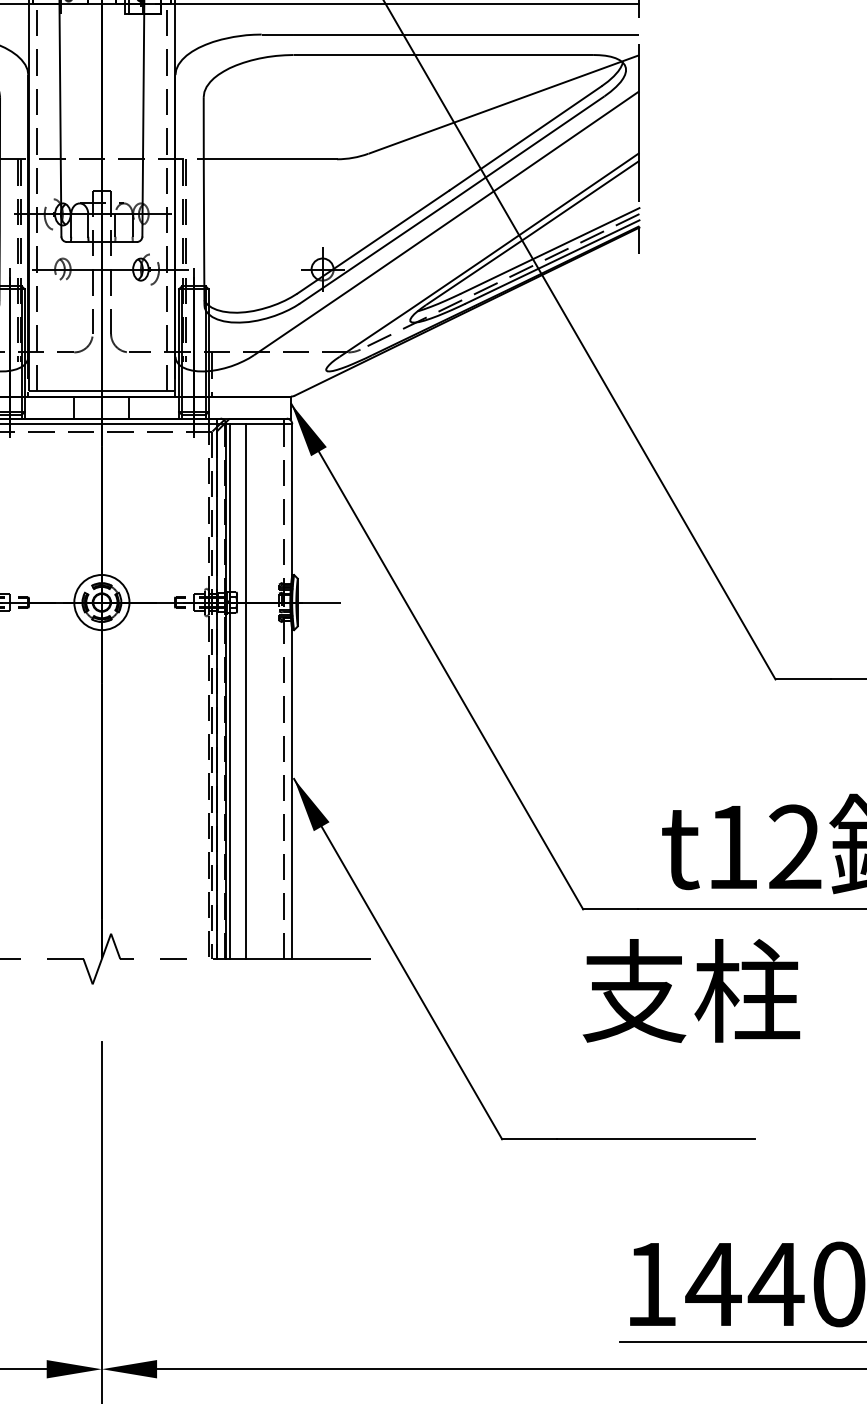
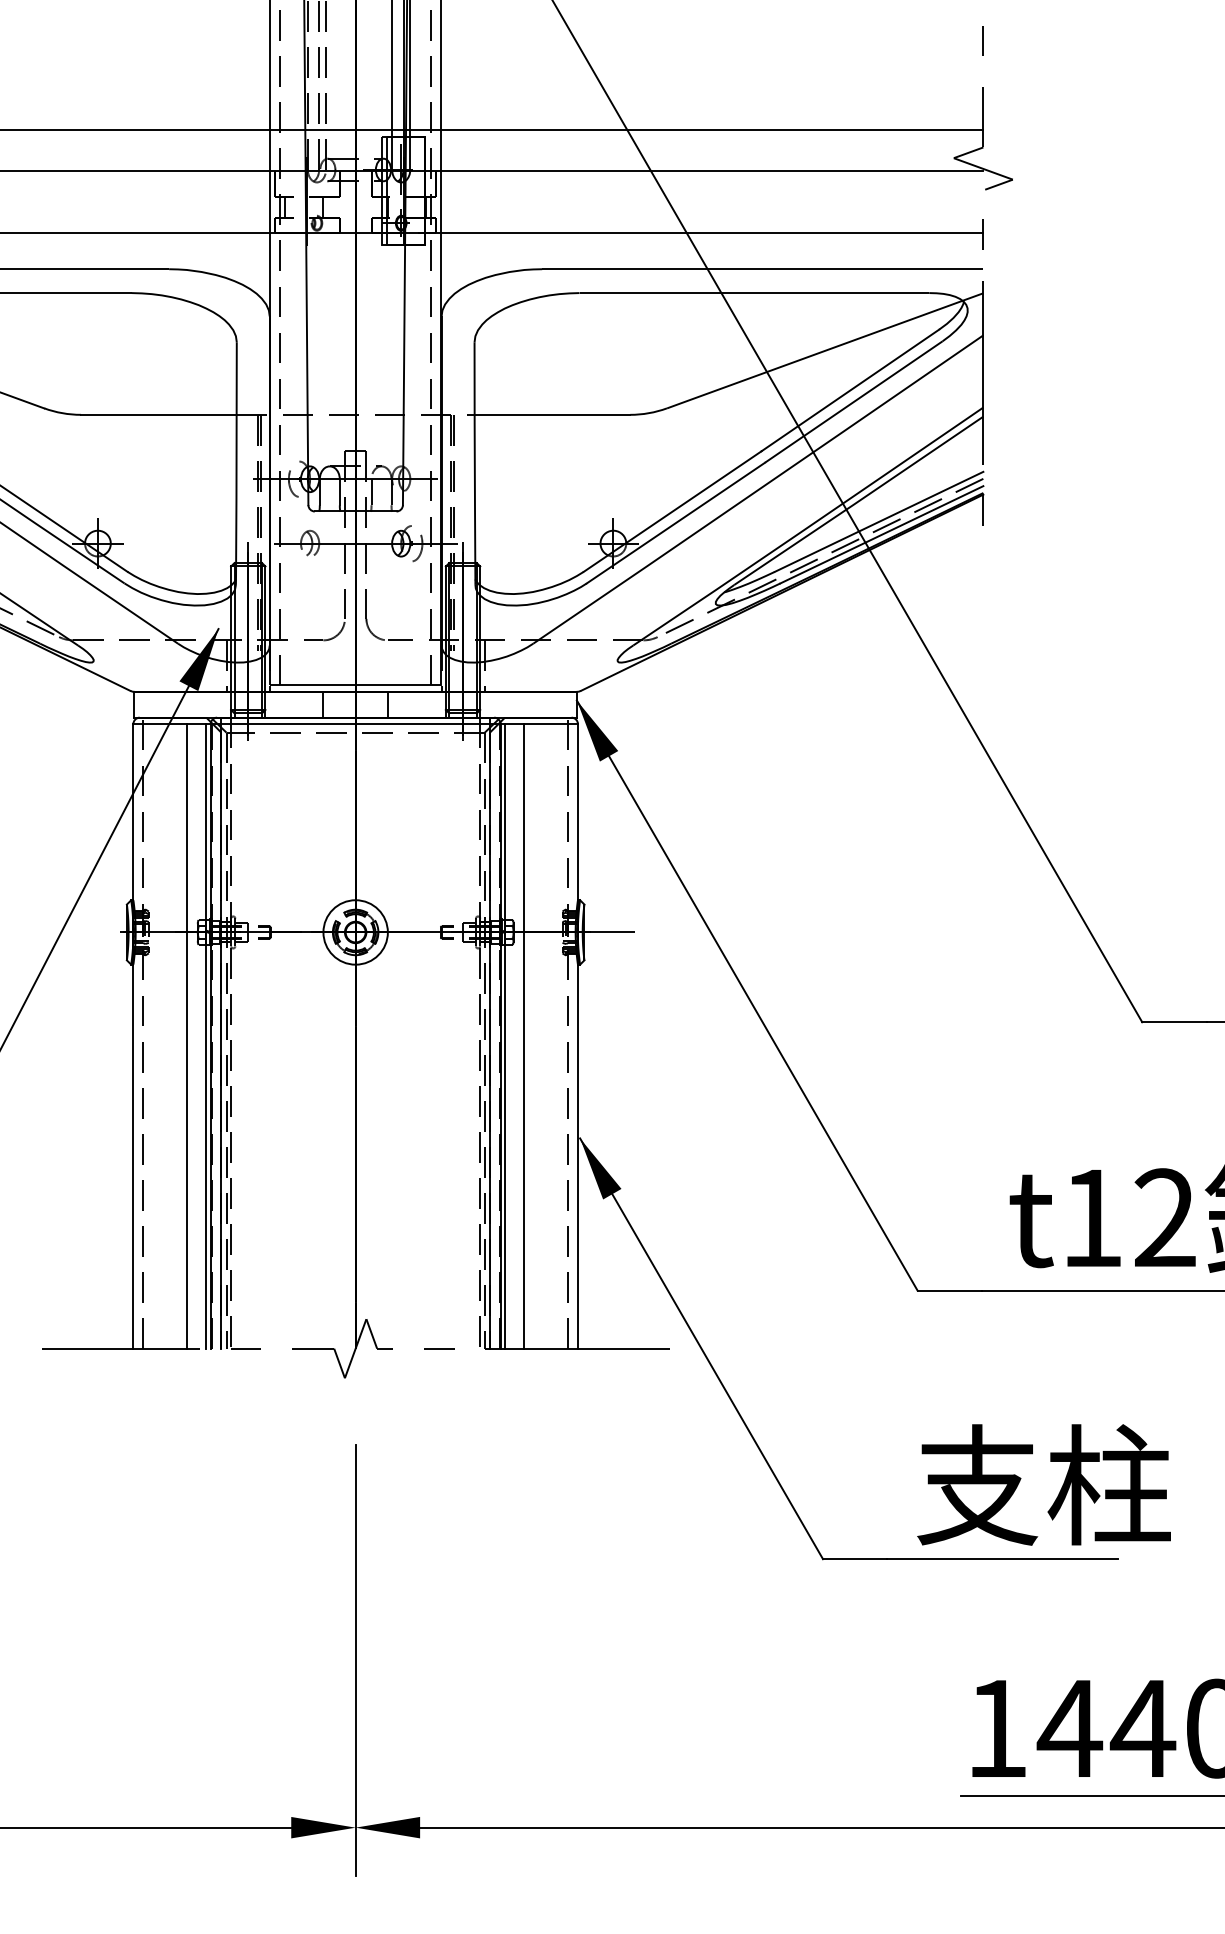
text: (690, 990) -> (1043, 1484), moved

